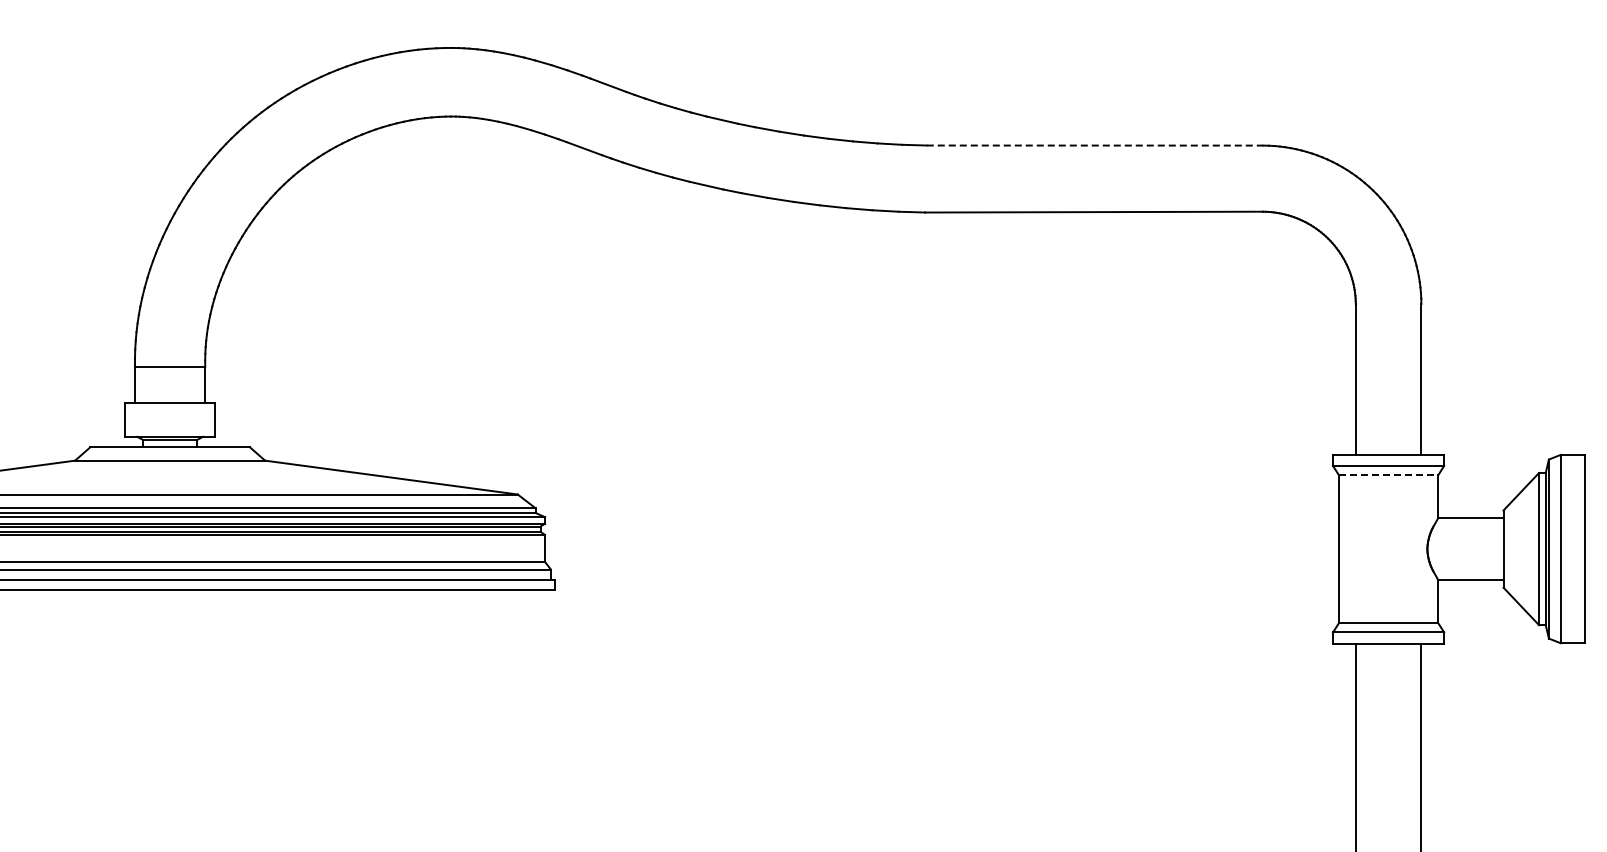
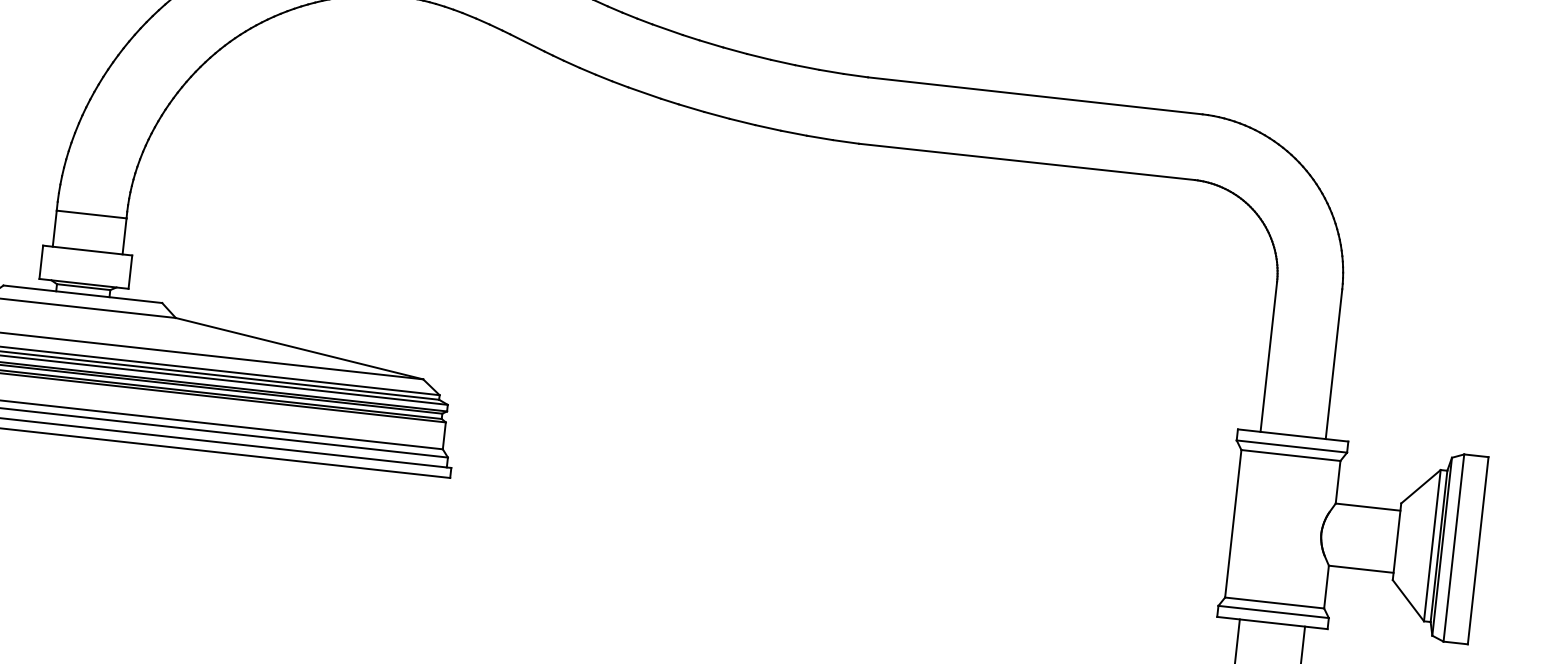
line: (1095, 145) -> (1035, 95), dashed -> solid
line: (1388, 474) -> (1290, 455), dashed -> solid

